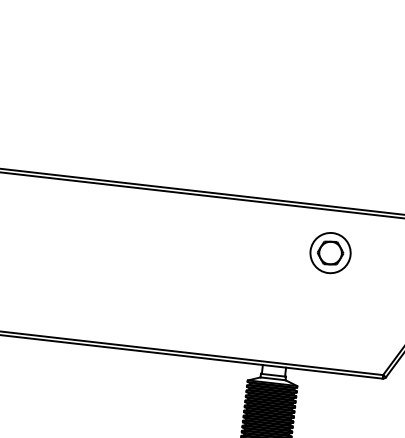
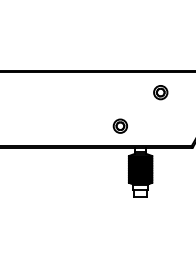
part: (330, 253) -> (160, 92), size x0.71
part: (235, 313) -> (119, 125), added

